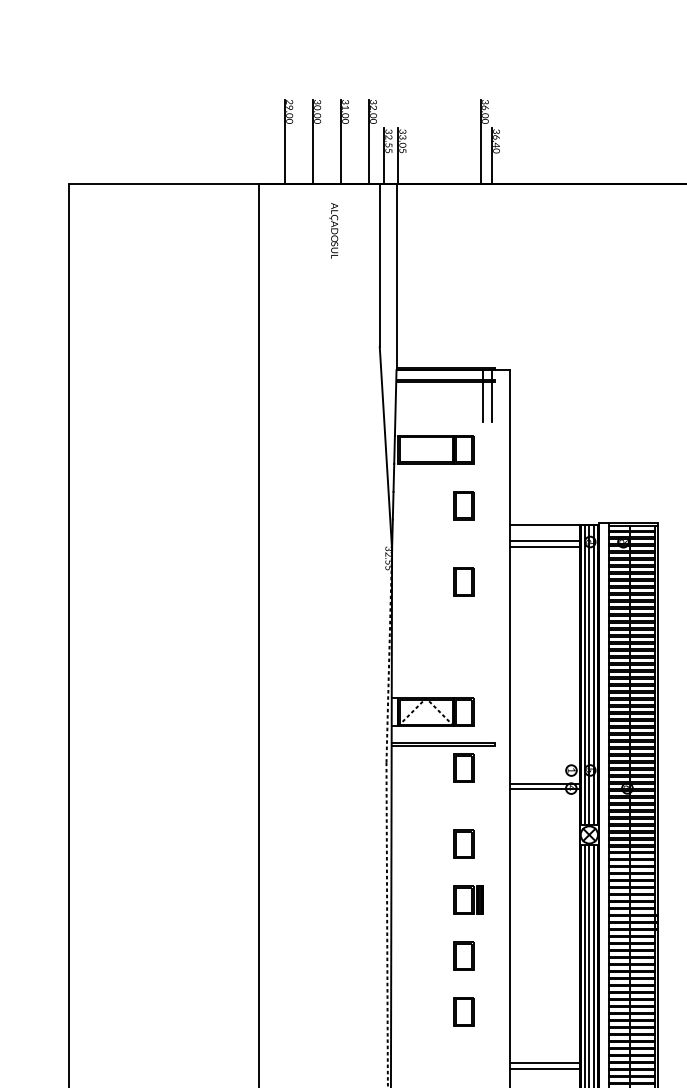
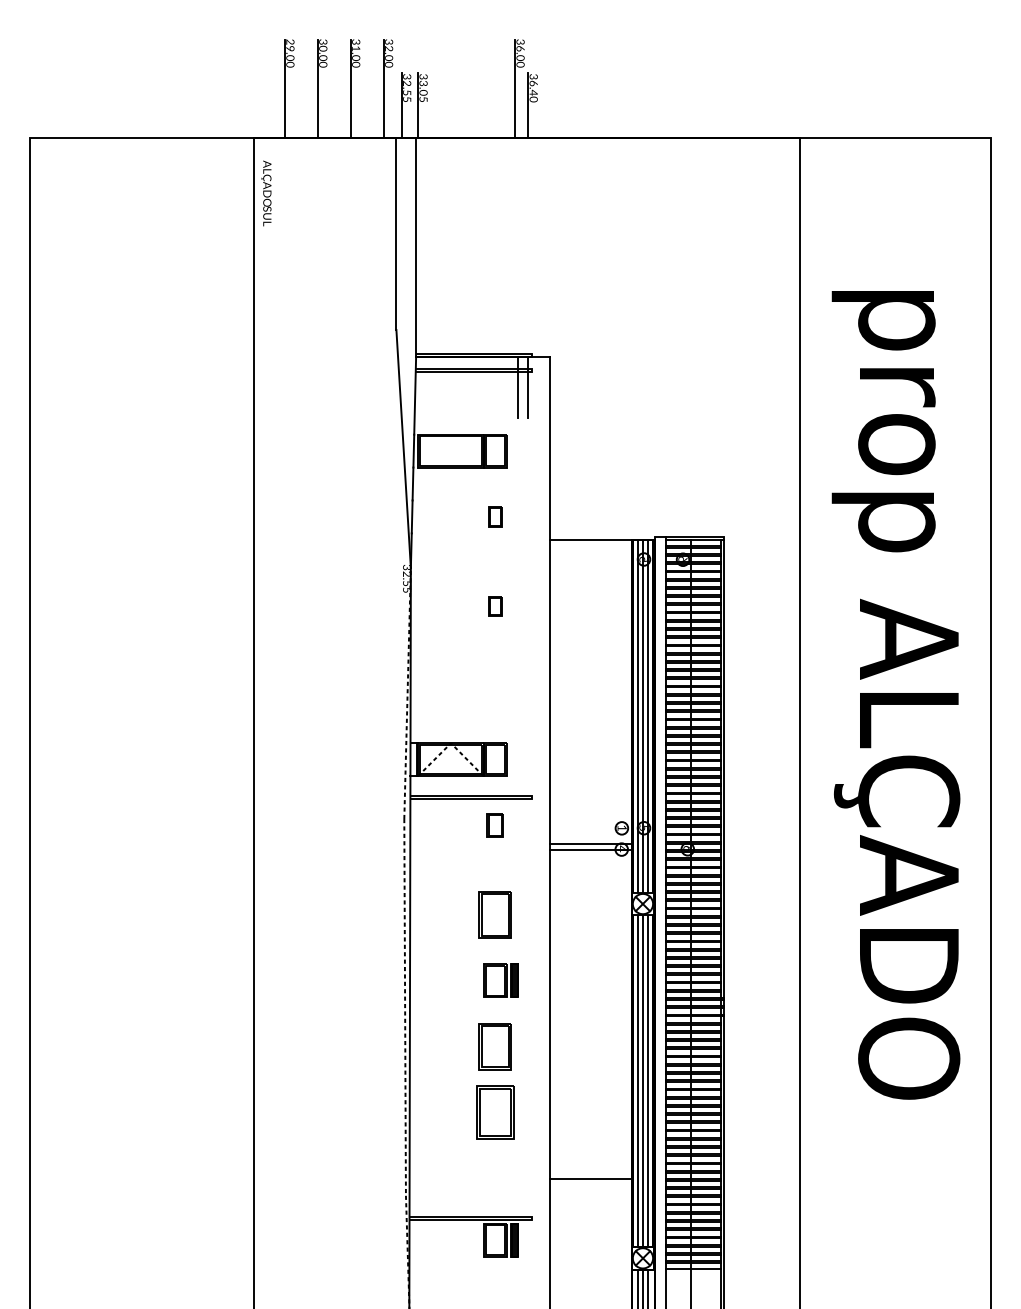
text: (333, 230) -> (266, 193), moved
part: (464, 505) -> (495, 516), size x0.6
line: (544, 541) -> (590, 558), removed
line: (544, 546) -> (590, 564), removed
part: (464, 581) -> (495, 606), size x0.6
part: (464, 768) -> (495, 825), size x0.7
part: (464, 844) -> (495, 915), size x1.4
part: (464, 956) -> (495, 1046), size x1.4
part: (464, 1012) -> (495, 1112), size x1.6
line: (544, 1063) -> (590, 1172), removed

